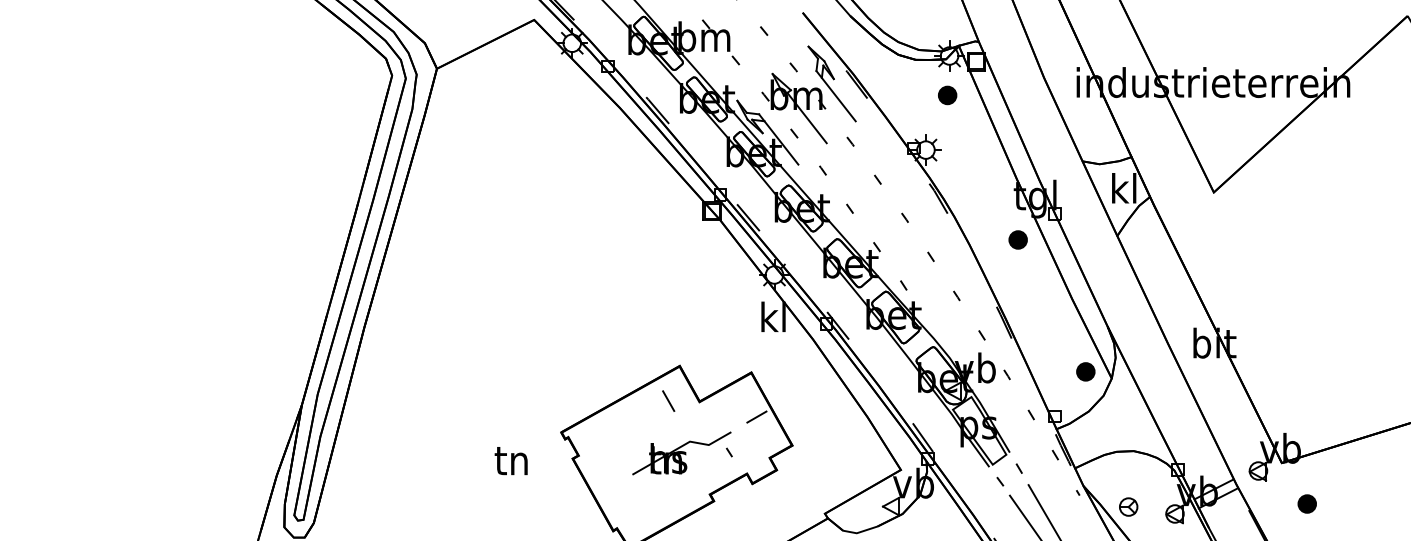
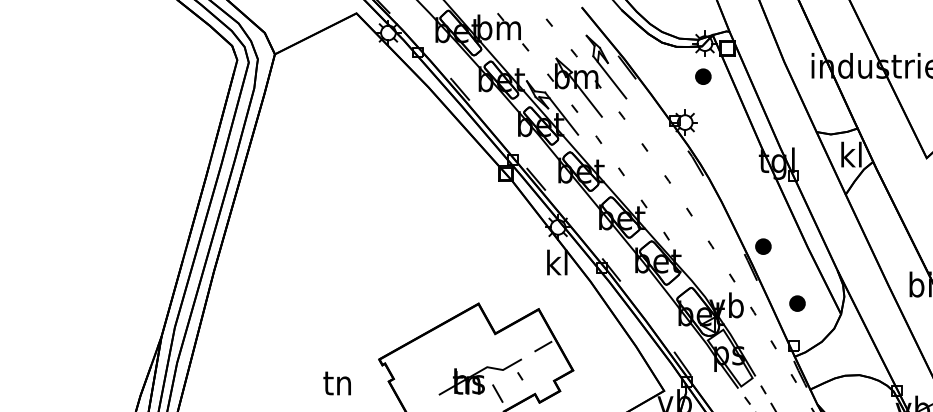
part: (1017, 239) -> (762, 246), moved
part: (1085, 371) -> (797, 303), moved
line: (668, 400) -> (497, 393), moved

